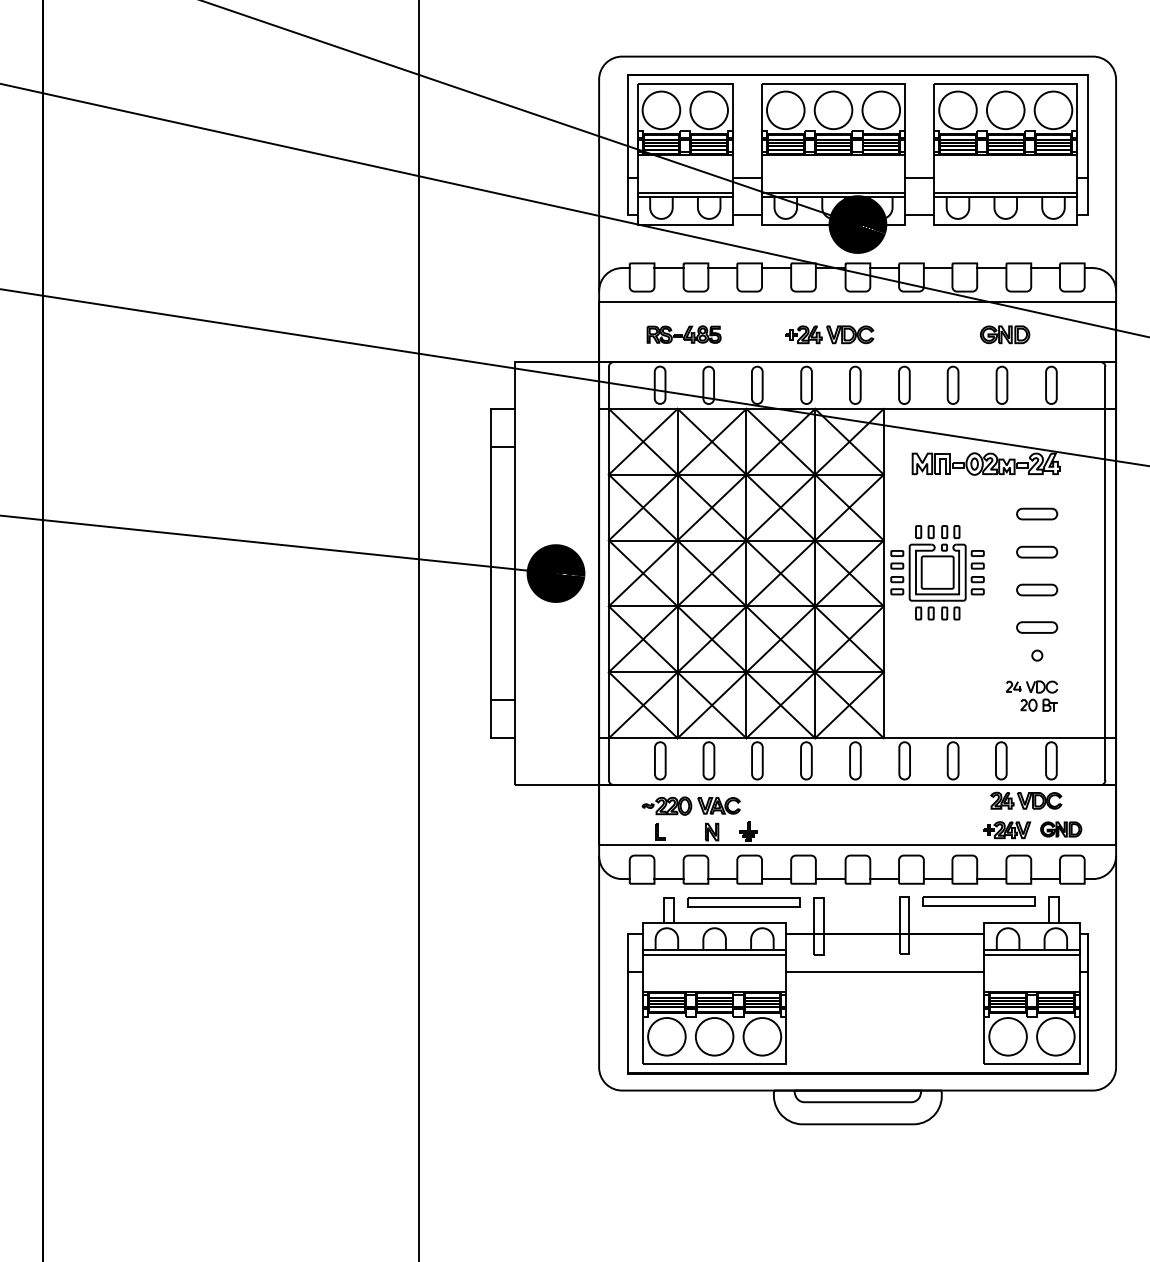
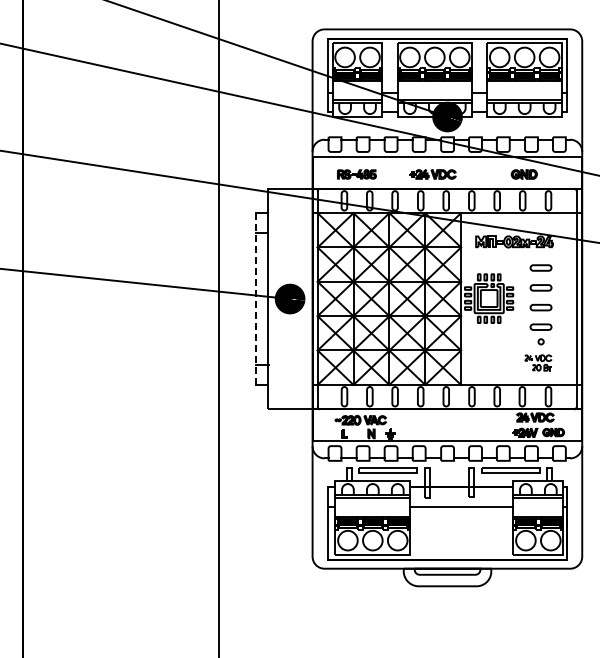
line: (491, 574) -> (256, 299), solid -> dashed

